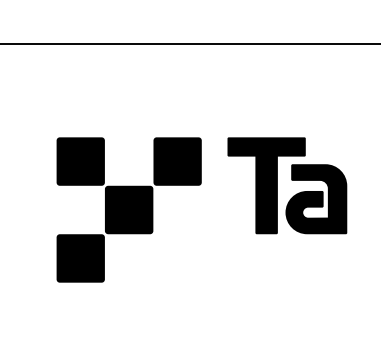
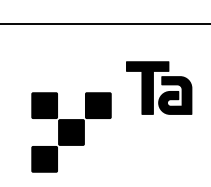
part: (287, 184) -> (159, 87), moved
part: (129, 210) -> (71, 132), moved

